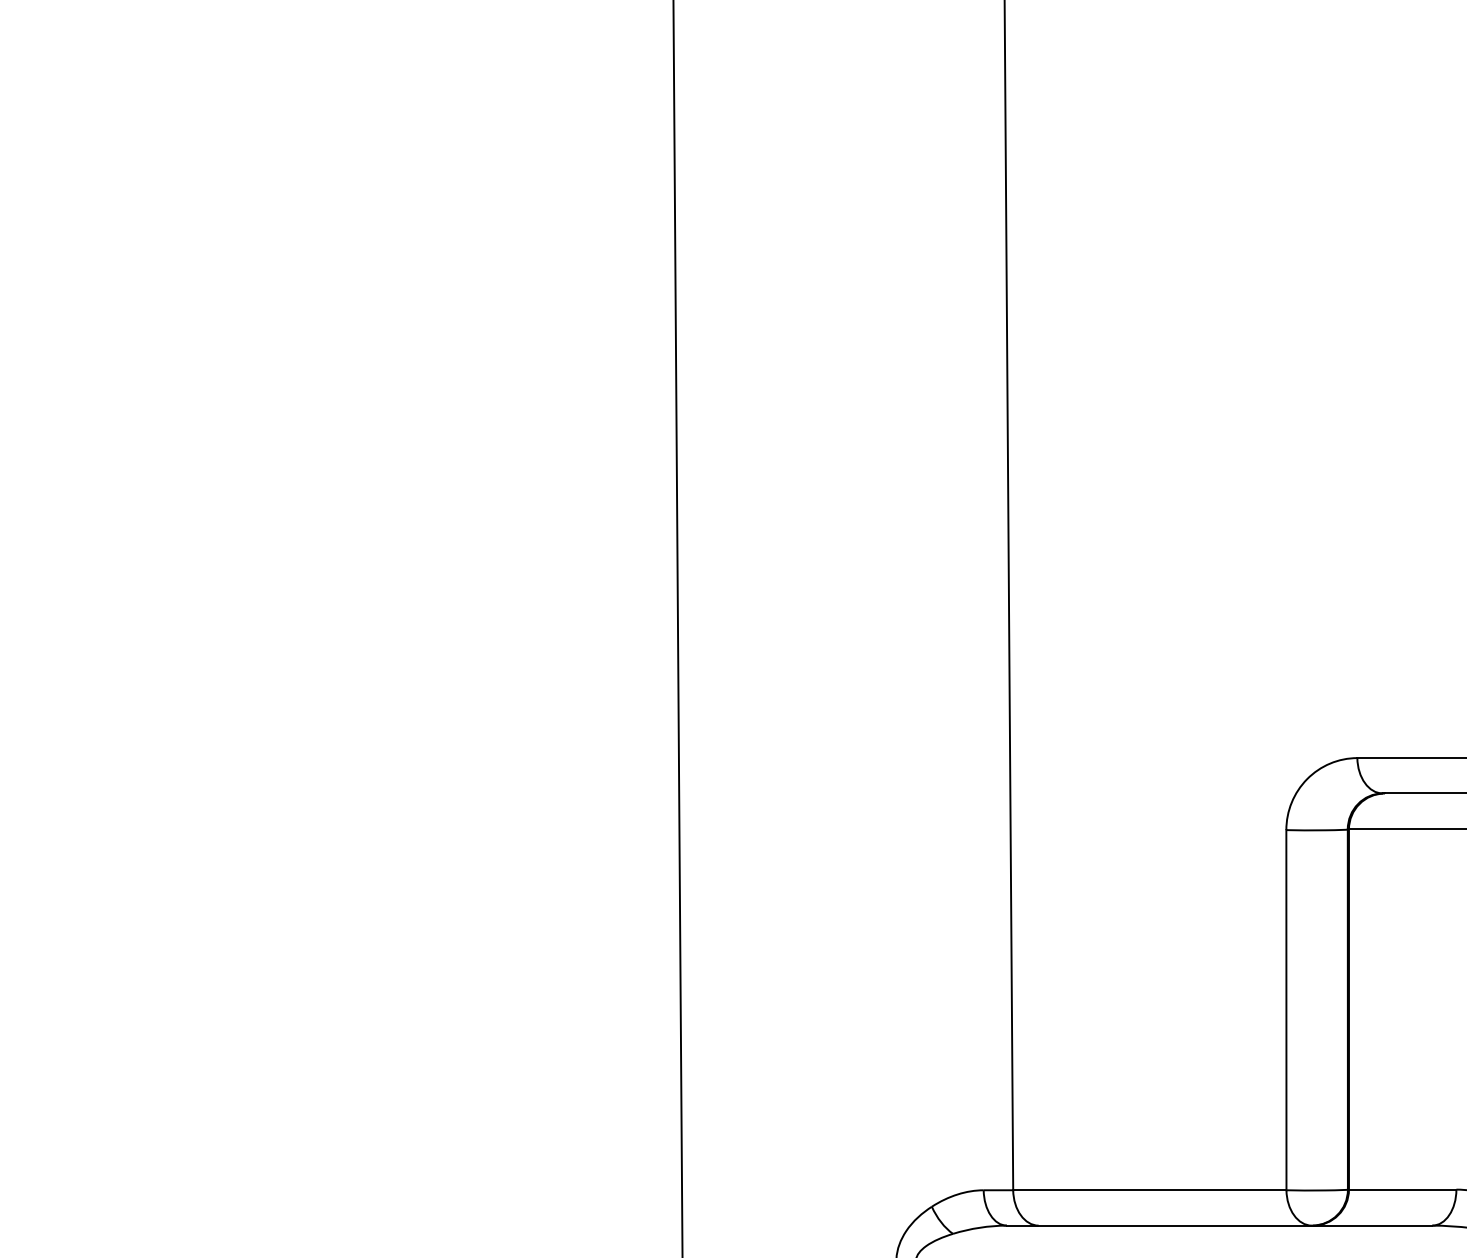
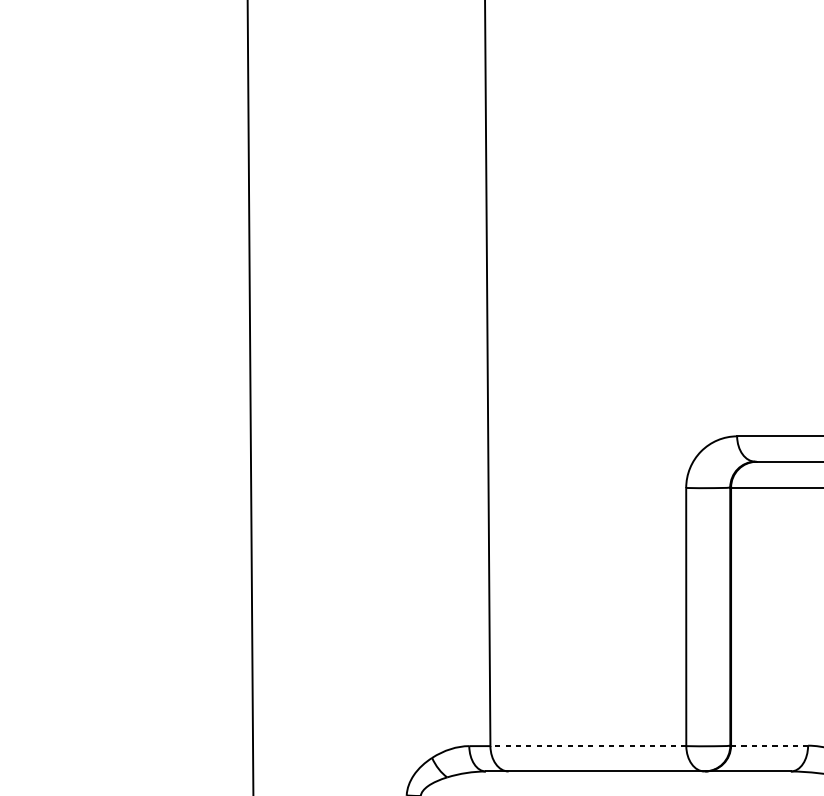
line: (1402, 1189) -> (769, 745), solid -> dashed
line: (1149, 1190) -> (588, 746), solid -> dashed

